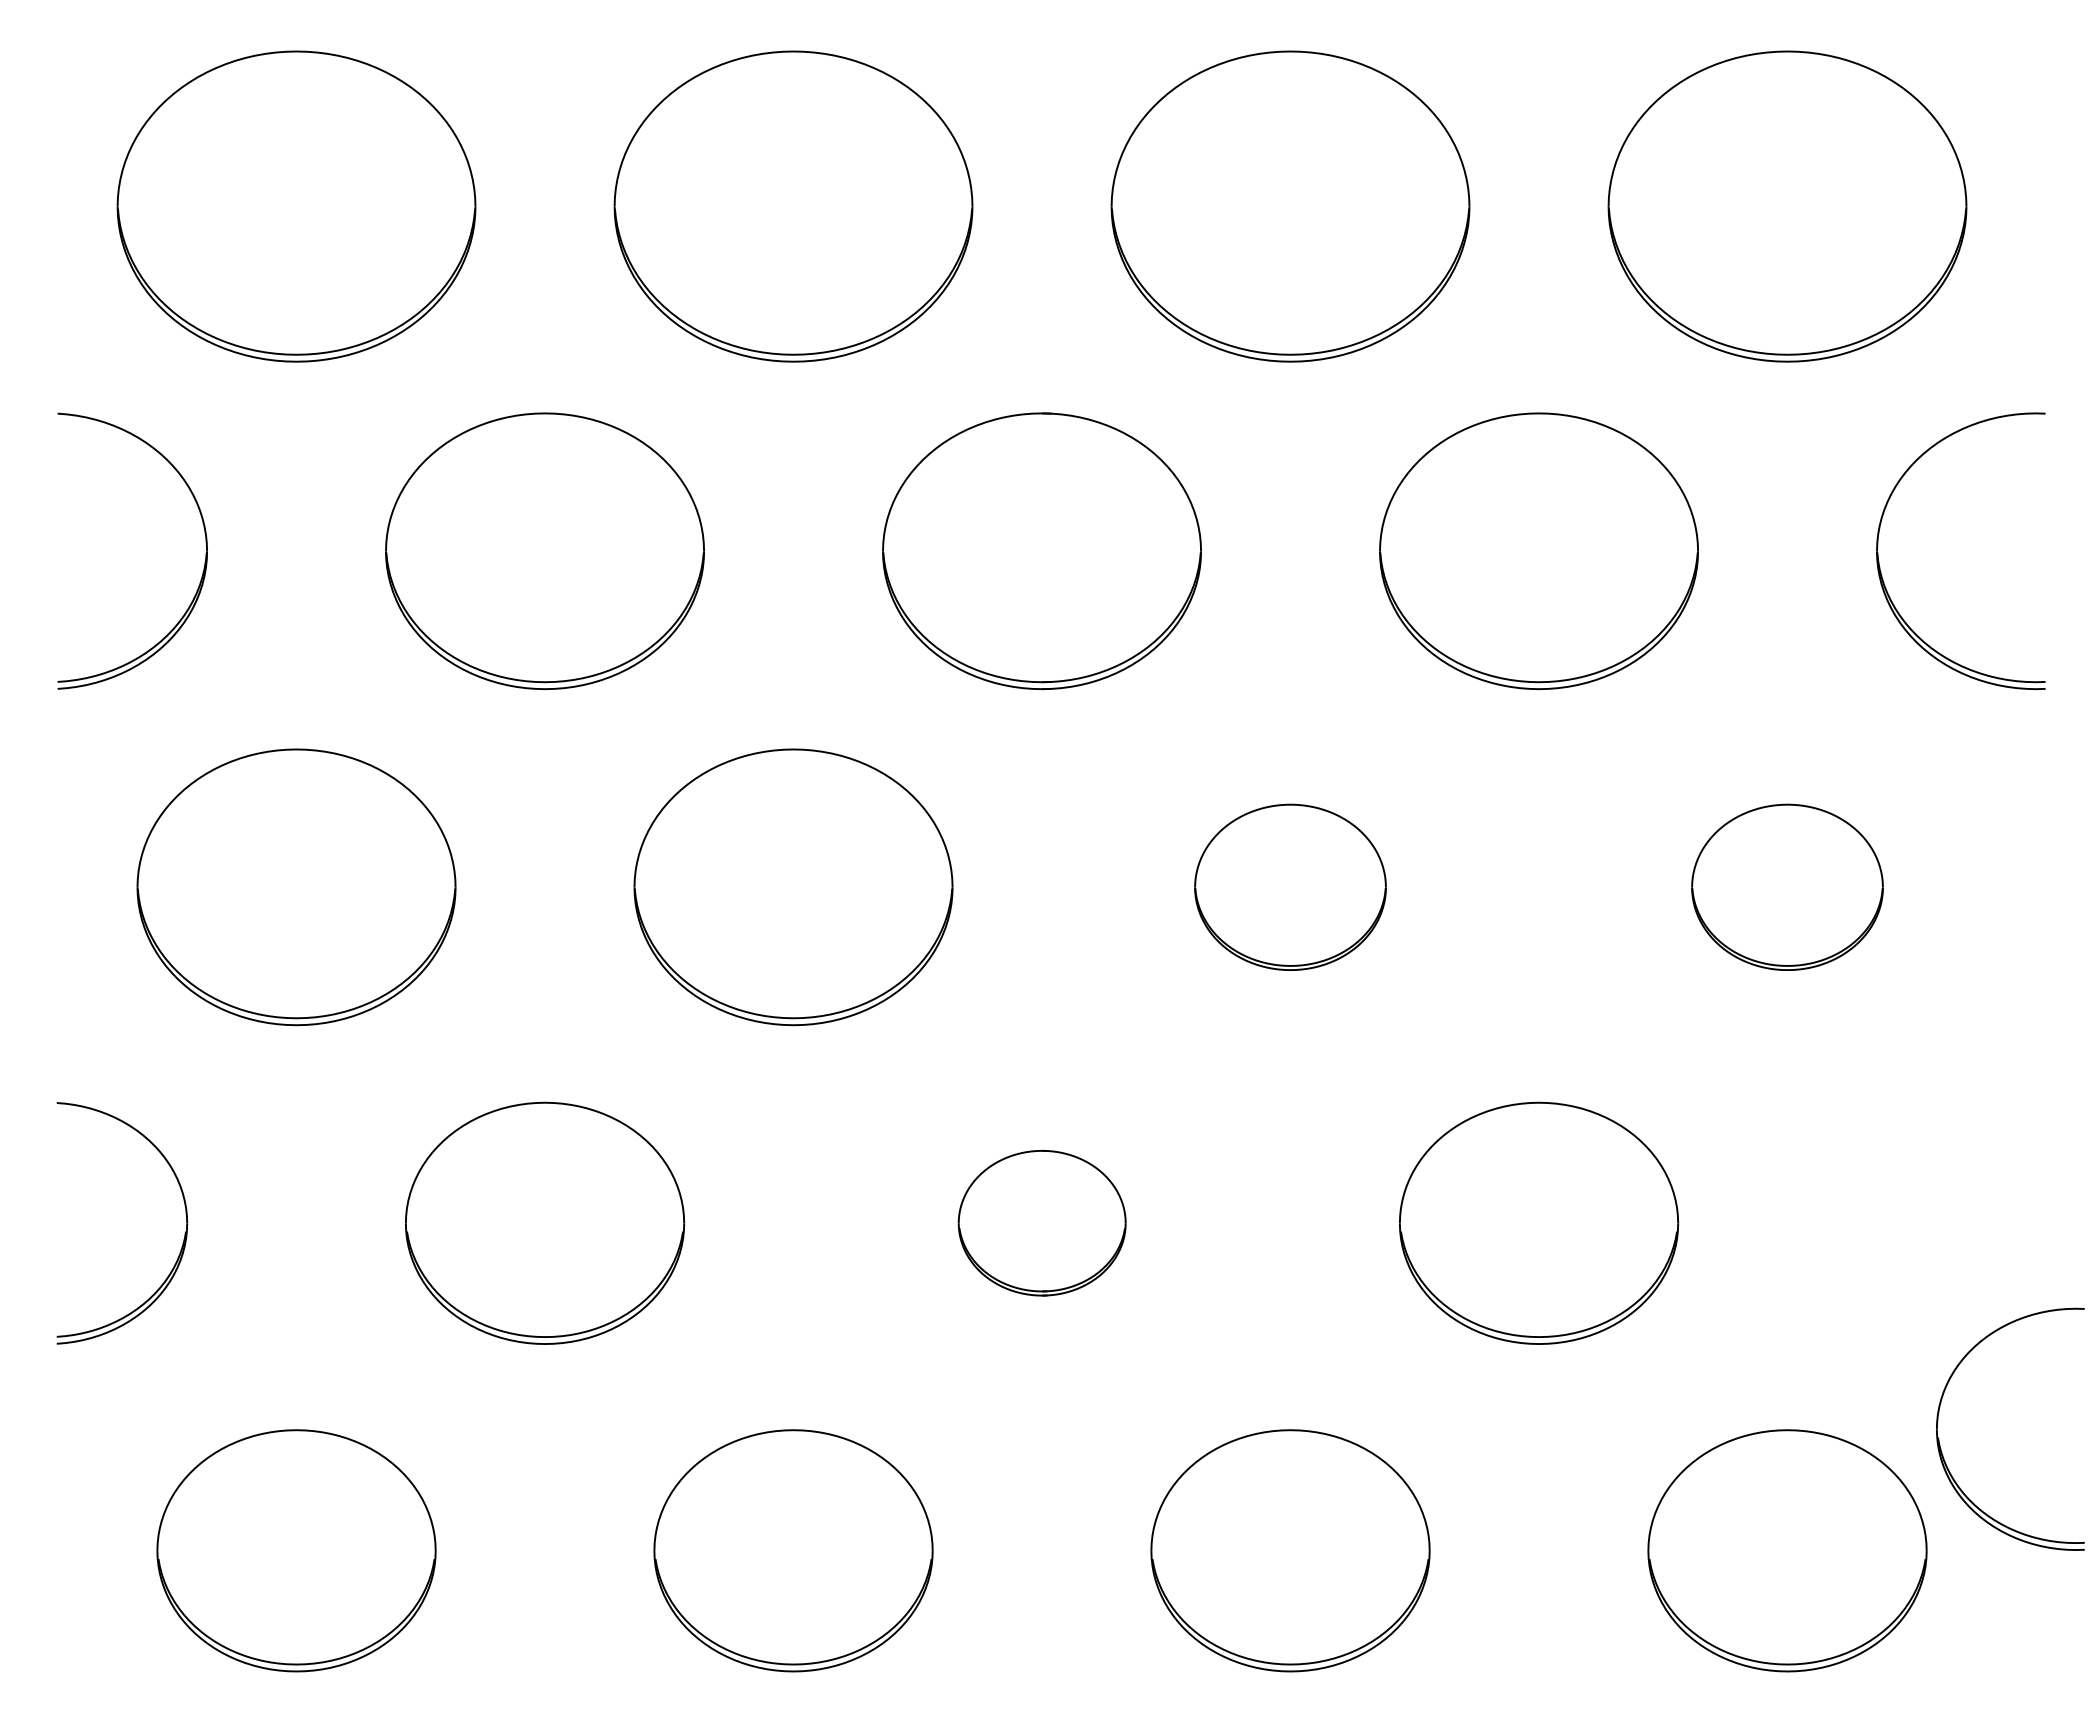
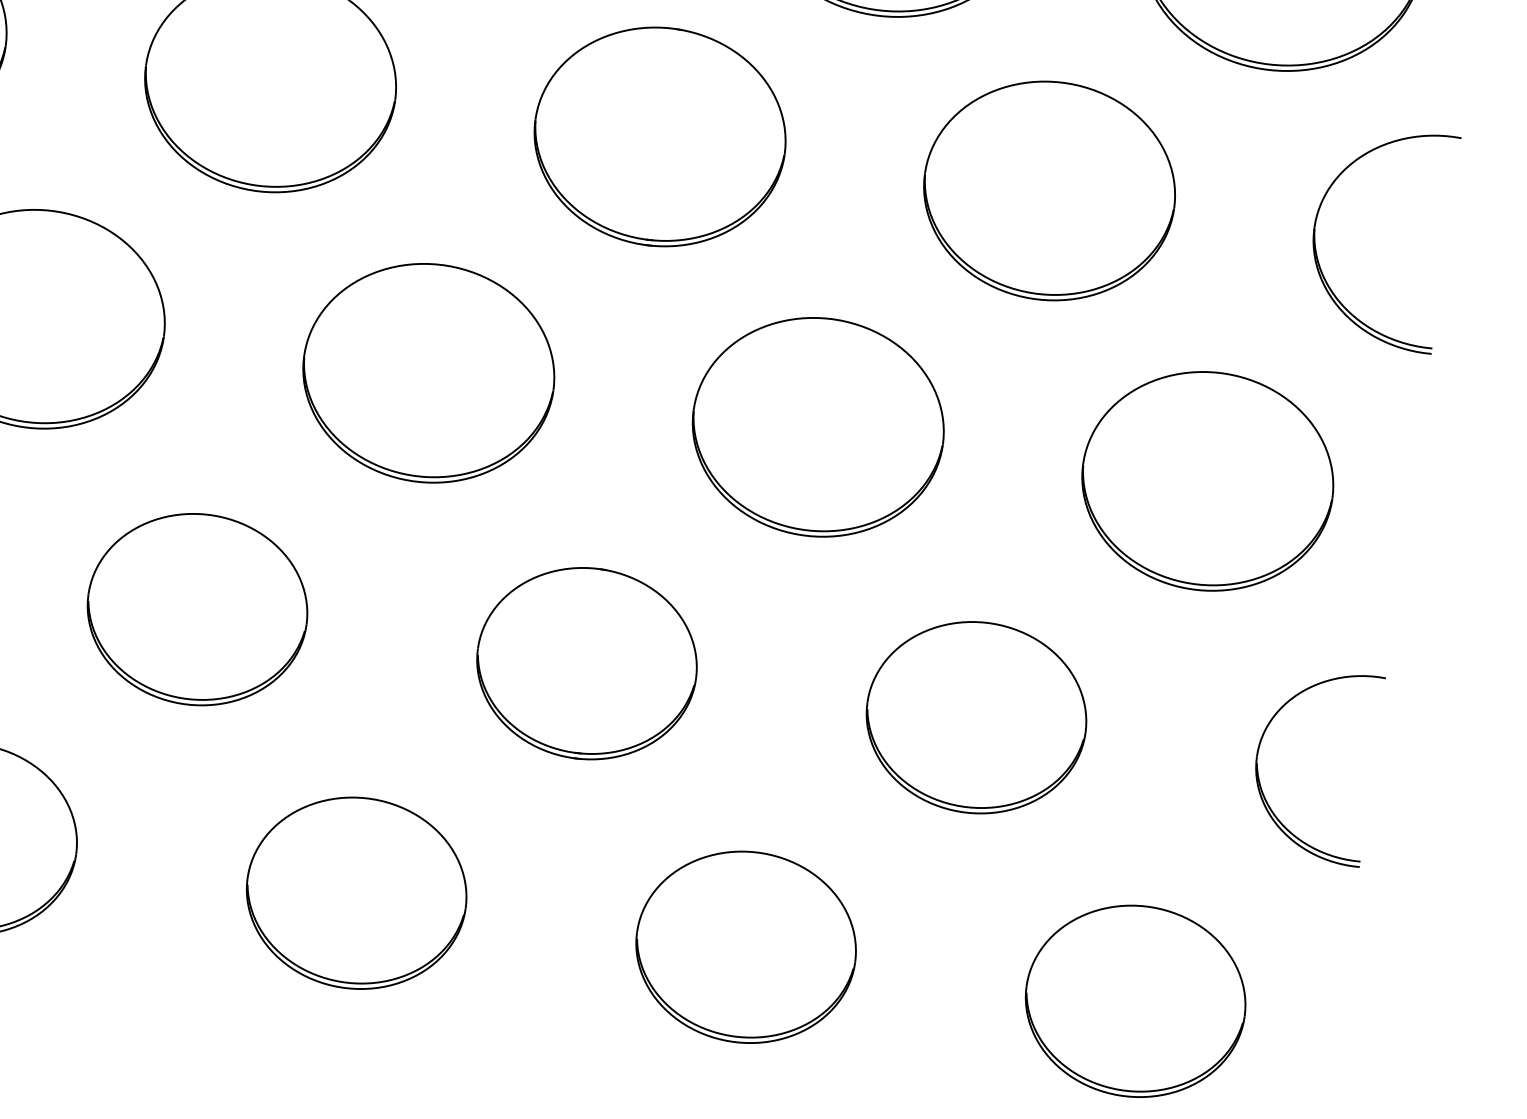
part: (1290, 887) -> (818, 427), size x1.67
part: (1787, 887) -> (1207, 481), size x1.67
part: (1042, 1222) -> (587, 663), size x1.67
part: (1940, 1444) -> (1258, 768), moved

